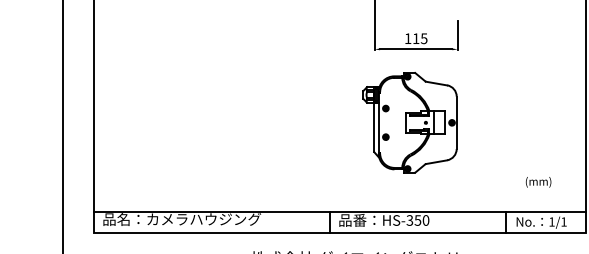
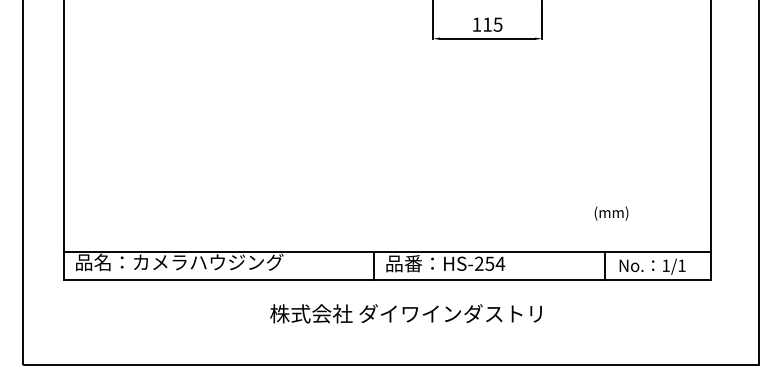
part: (409, 122) -> (478, 134), removed
text: (538, 182) -> (611, 213), moved
text: (417, 220) -> (489, 263), HS-350 -> HS-254

